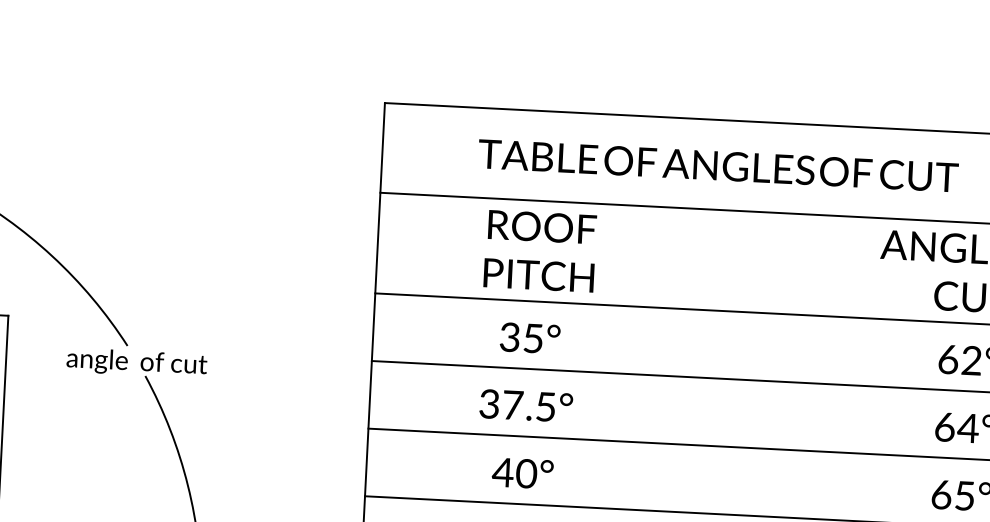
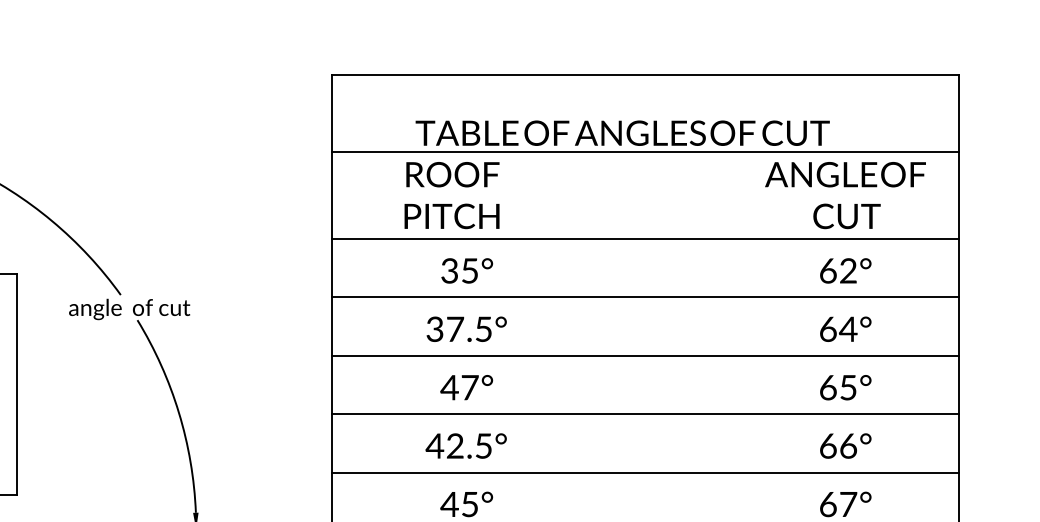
text: (718, 165) -> (622, 132), moved
text: (539, 251) -> (451, 195), moved
text: (527, 473) -> (470, 387), 40° -> 47°

